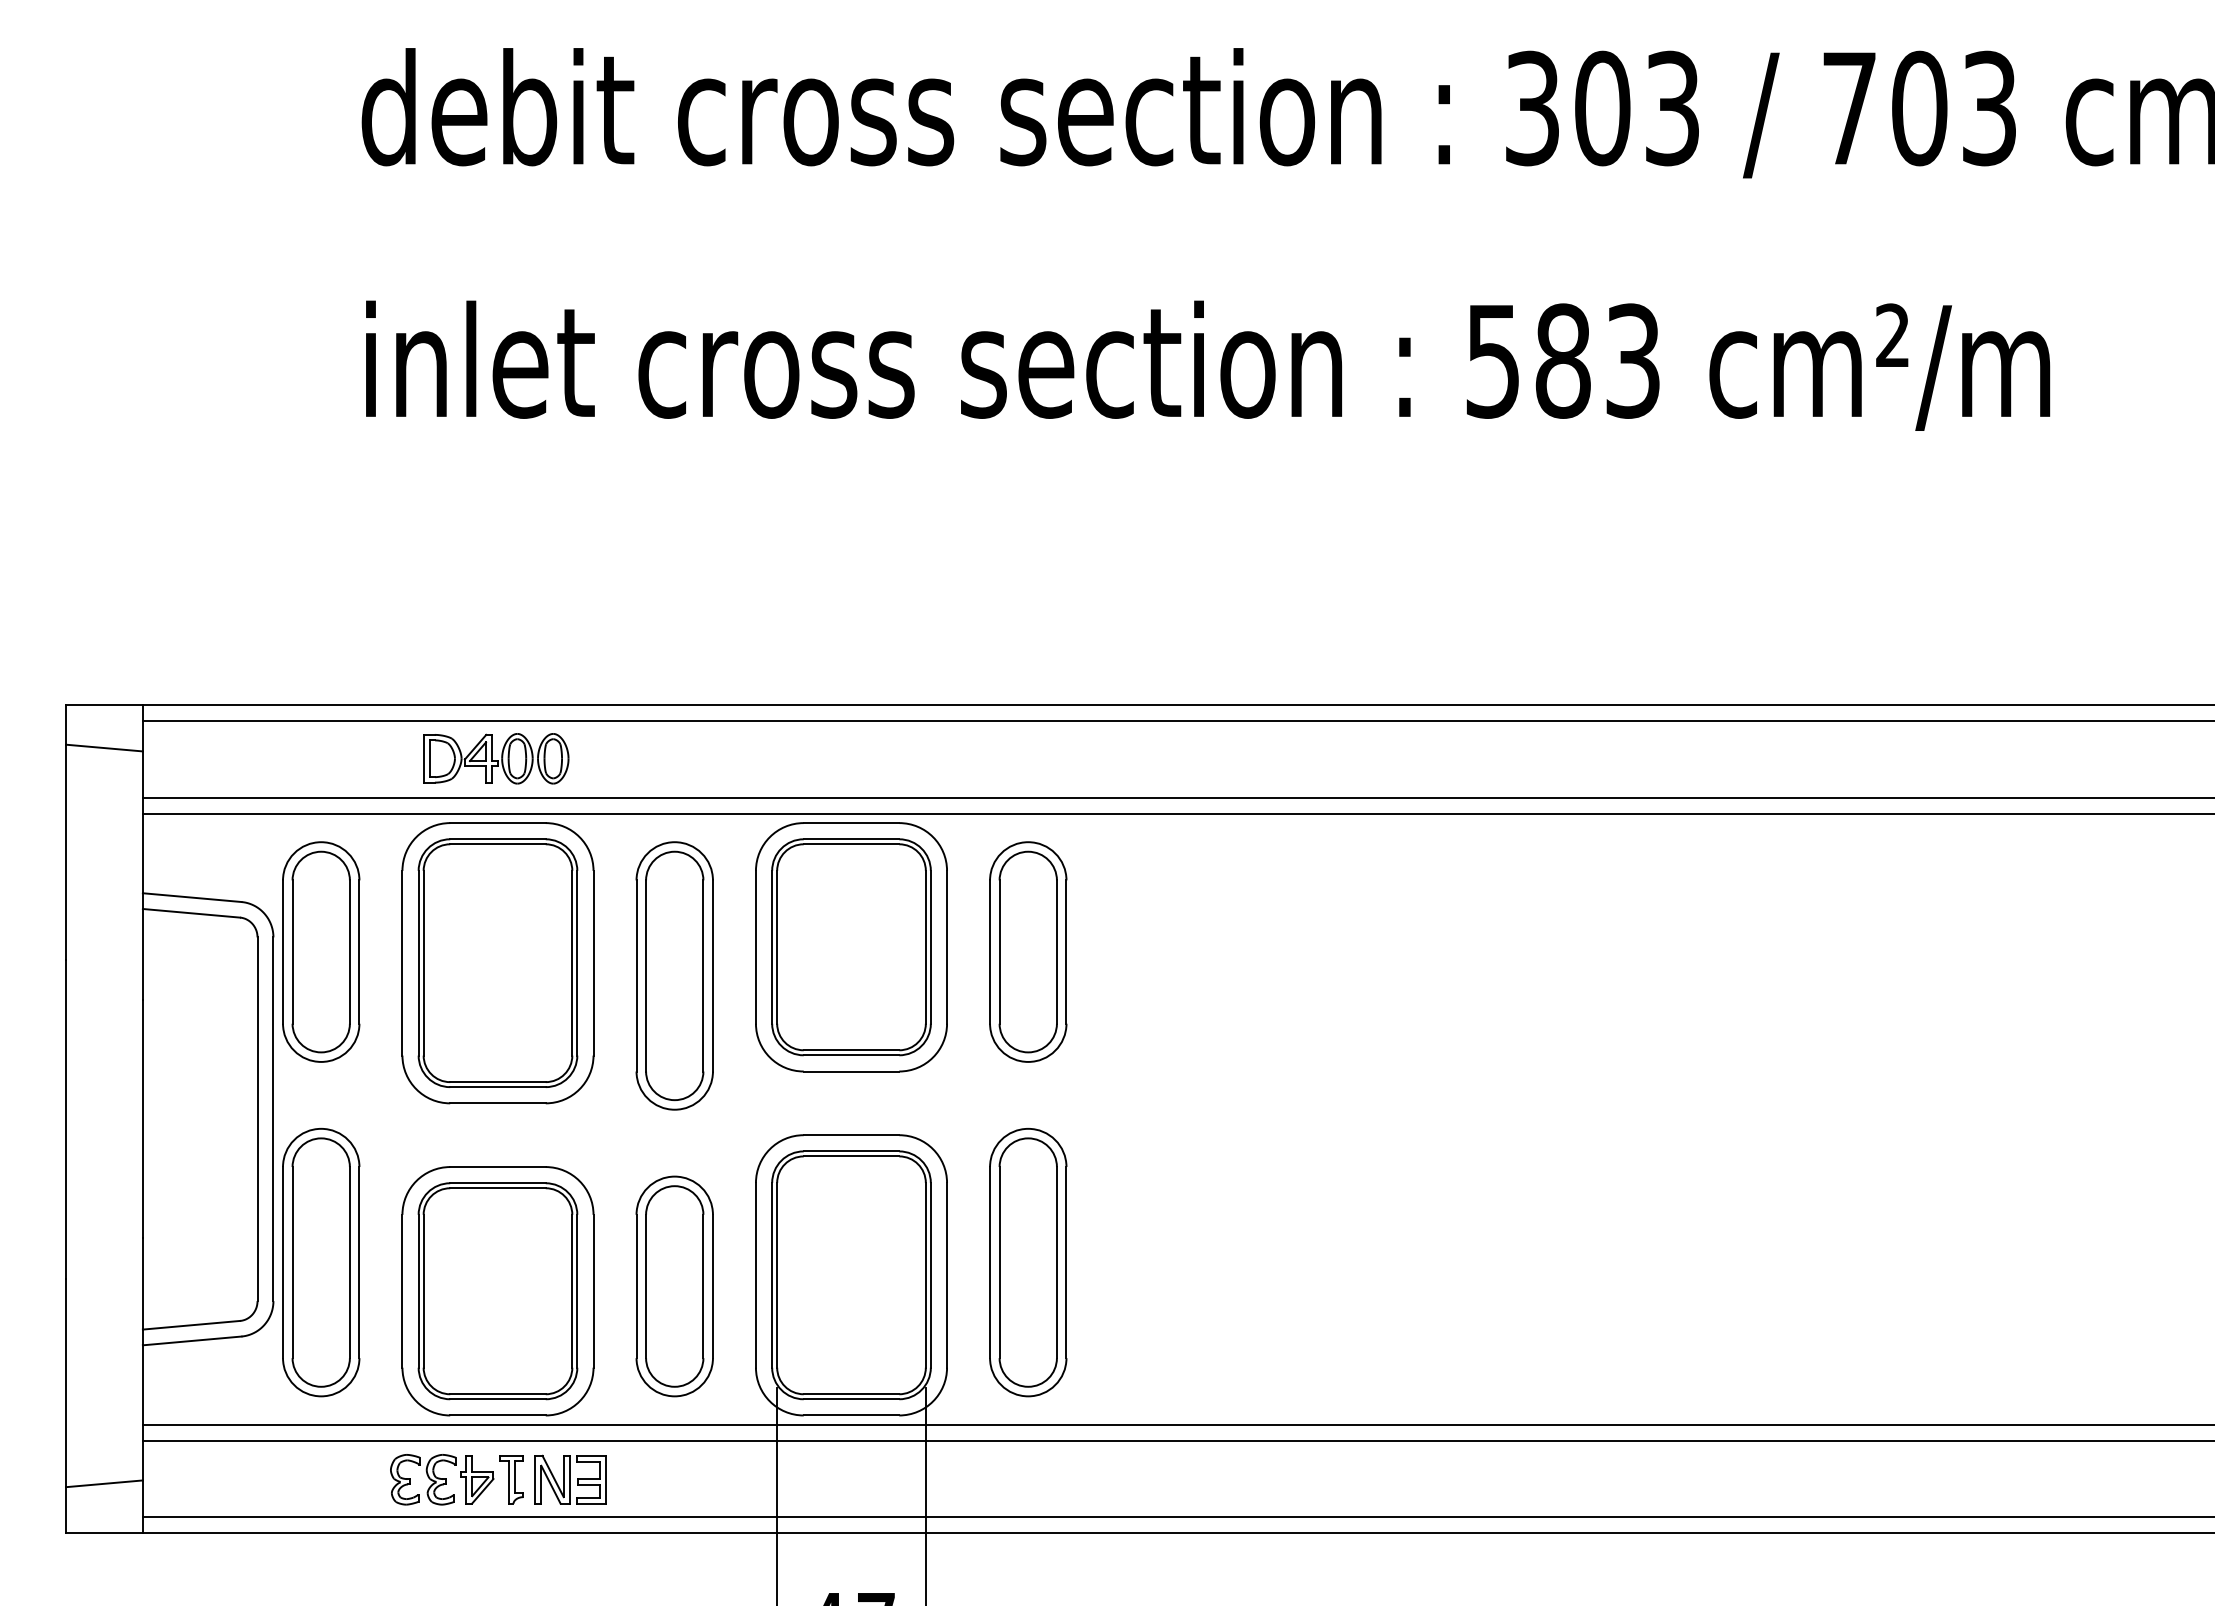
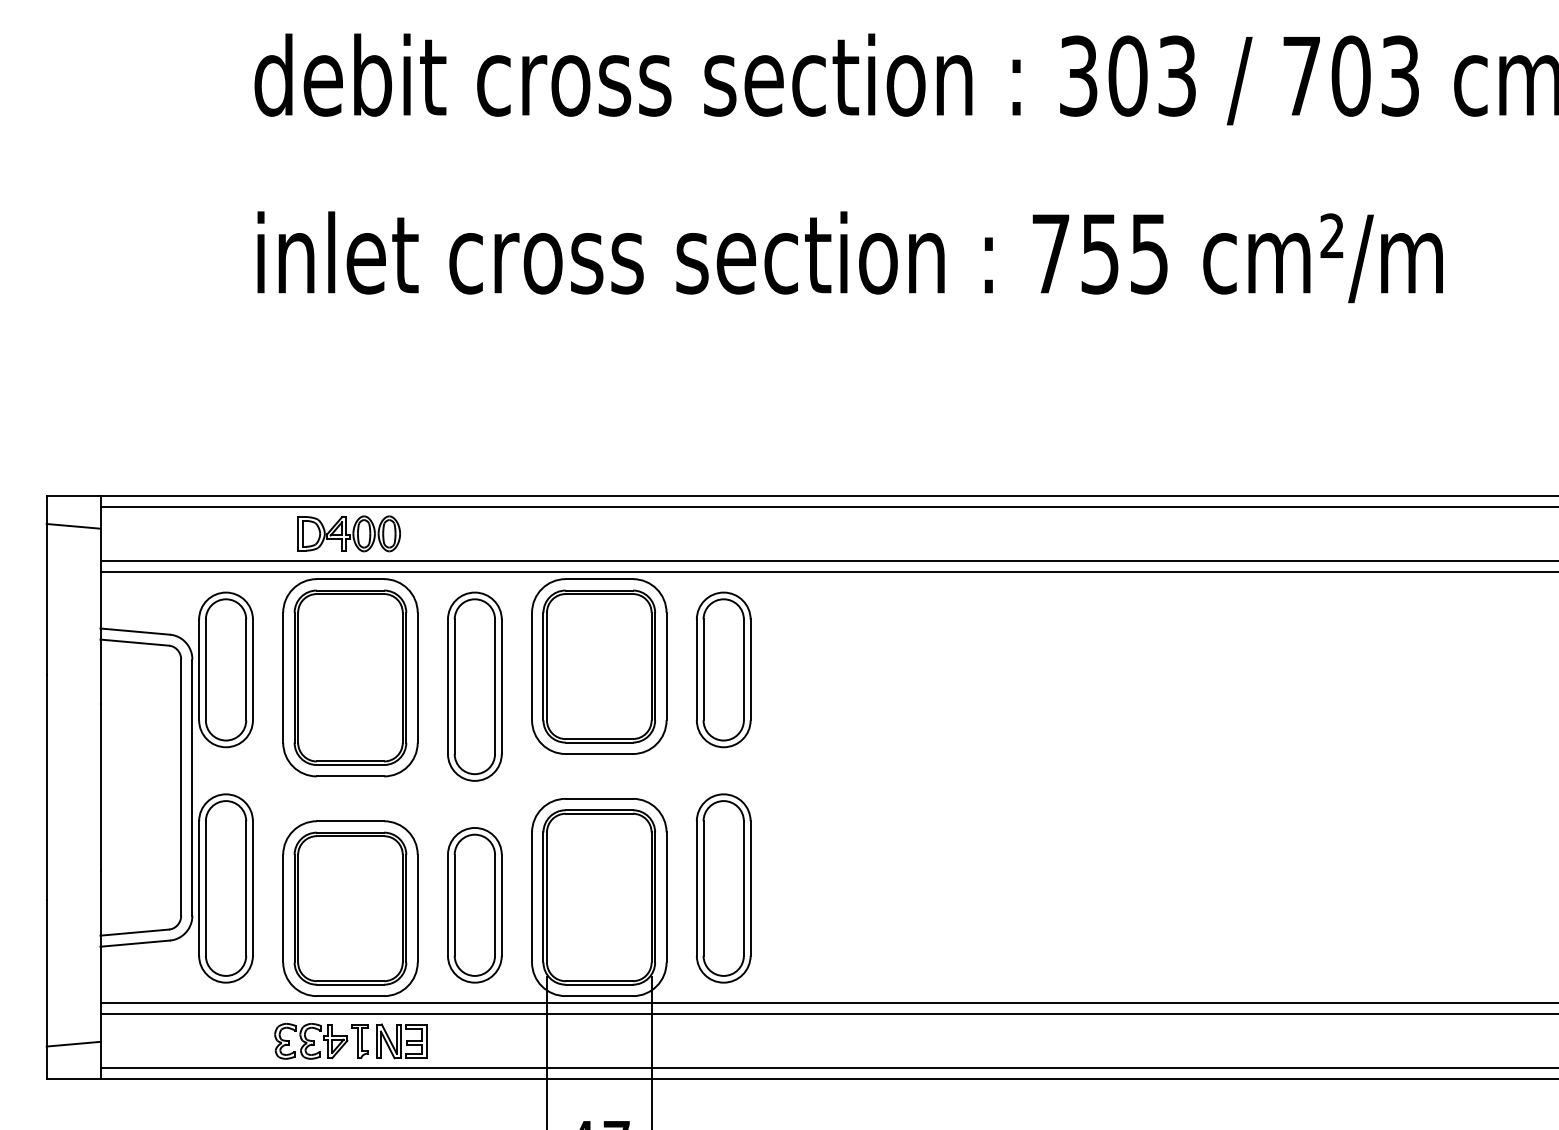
text: (1562, 360) -> (1099, 253), 583 -> 755

